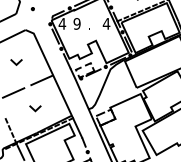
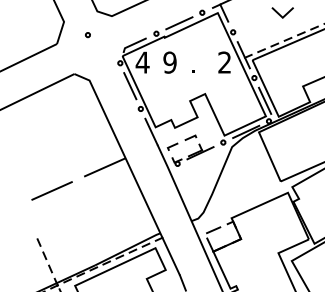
text: (106, 23) -> (224, 61), 4 -> 2
line: (15, 62) -> (55, 134), removed
line: (34, 108) -> (90, 219), removed

